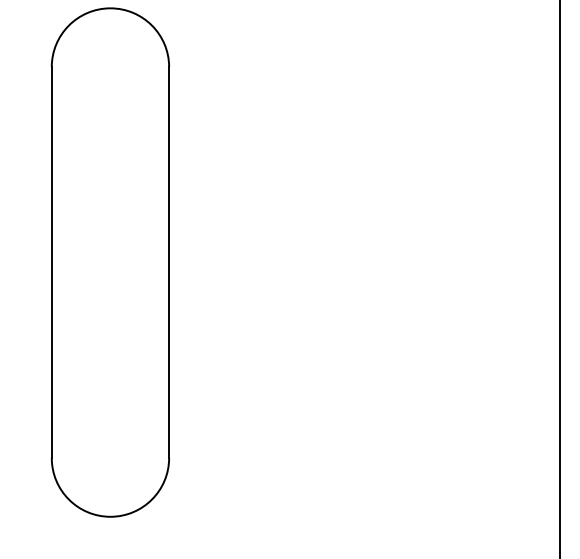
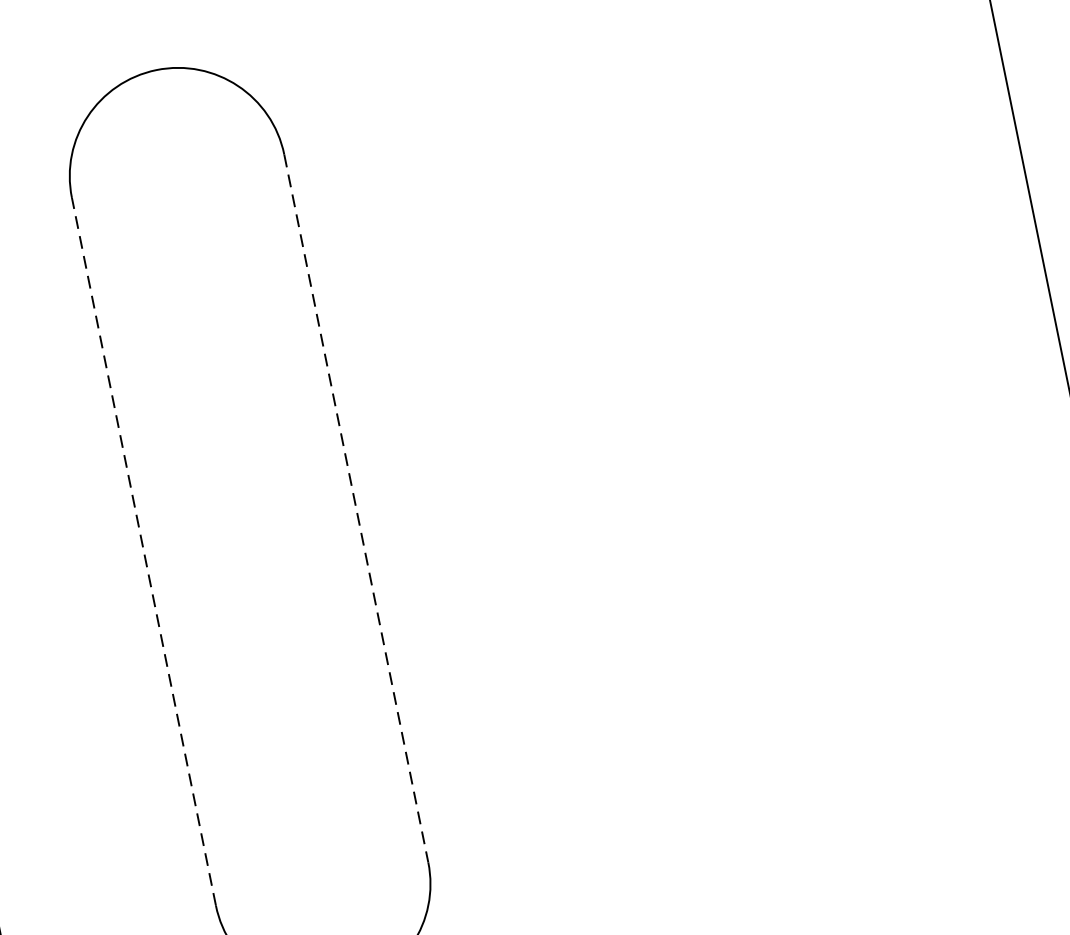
line: (51, 262) -> (143, 551), solid -> dashed
line: (169, 262) -> (356, 508), solid -> dashed

